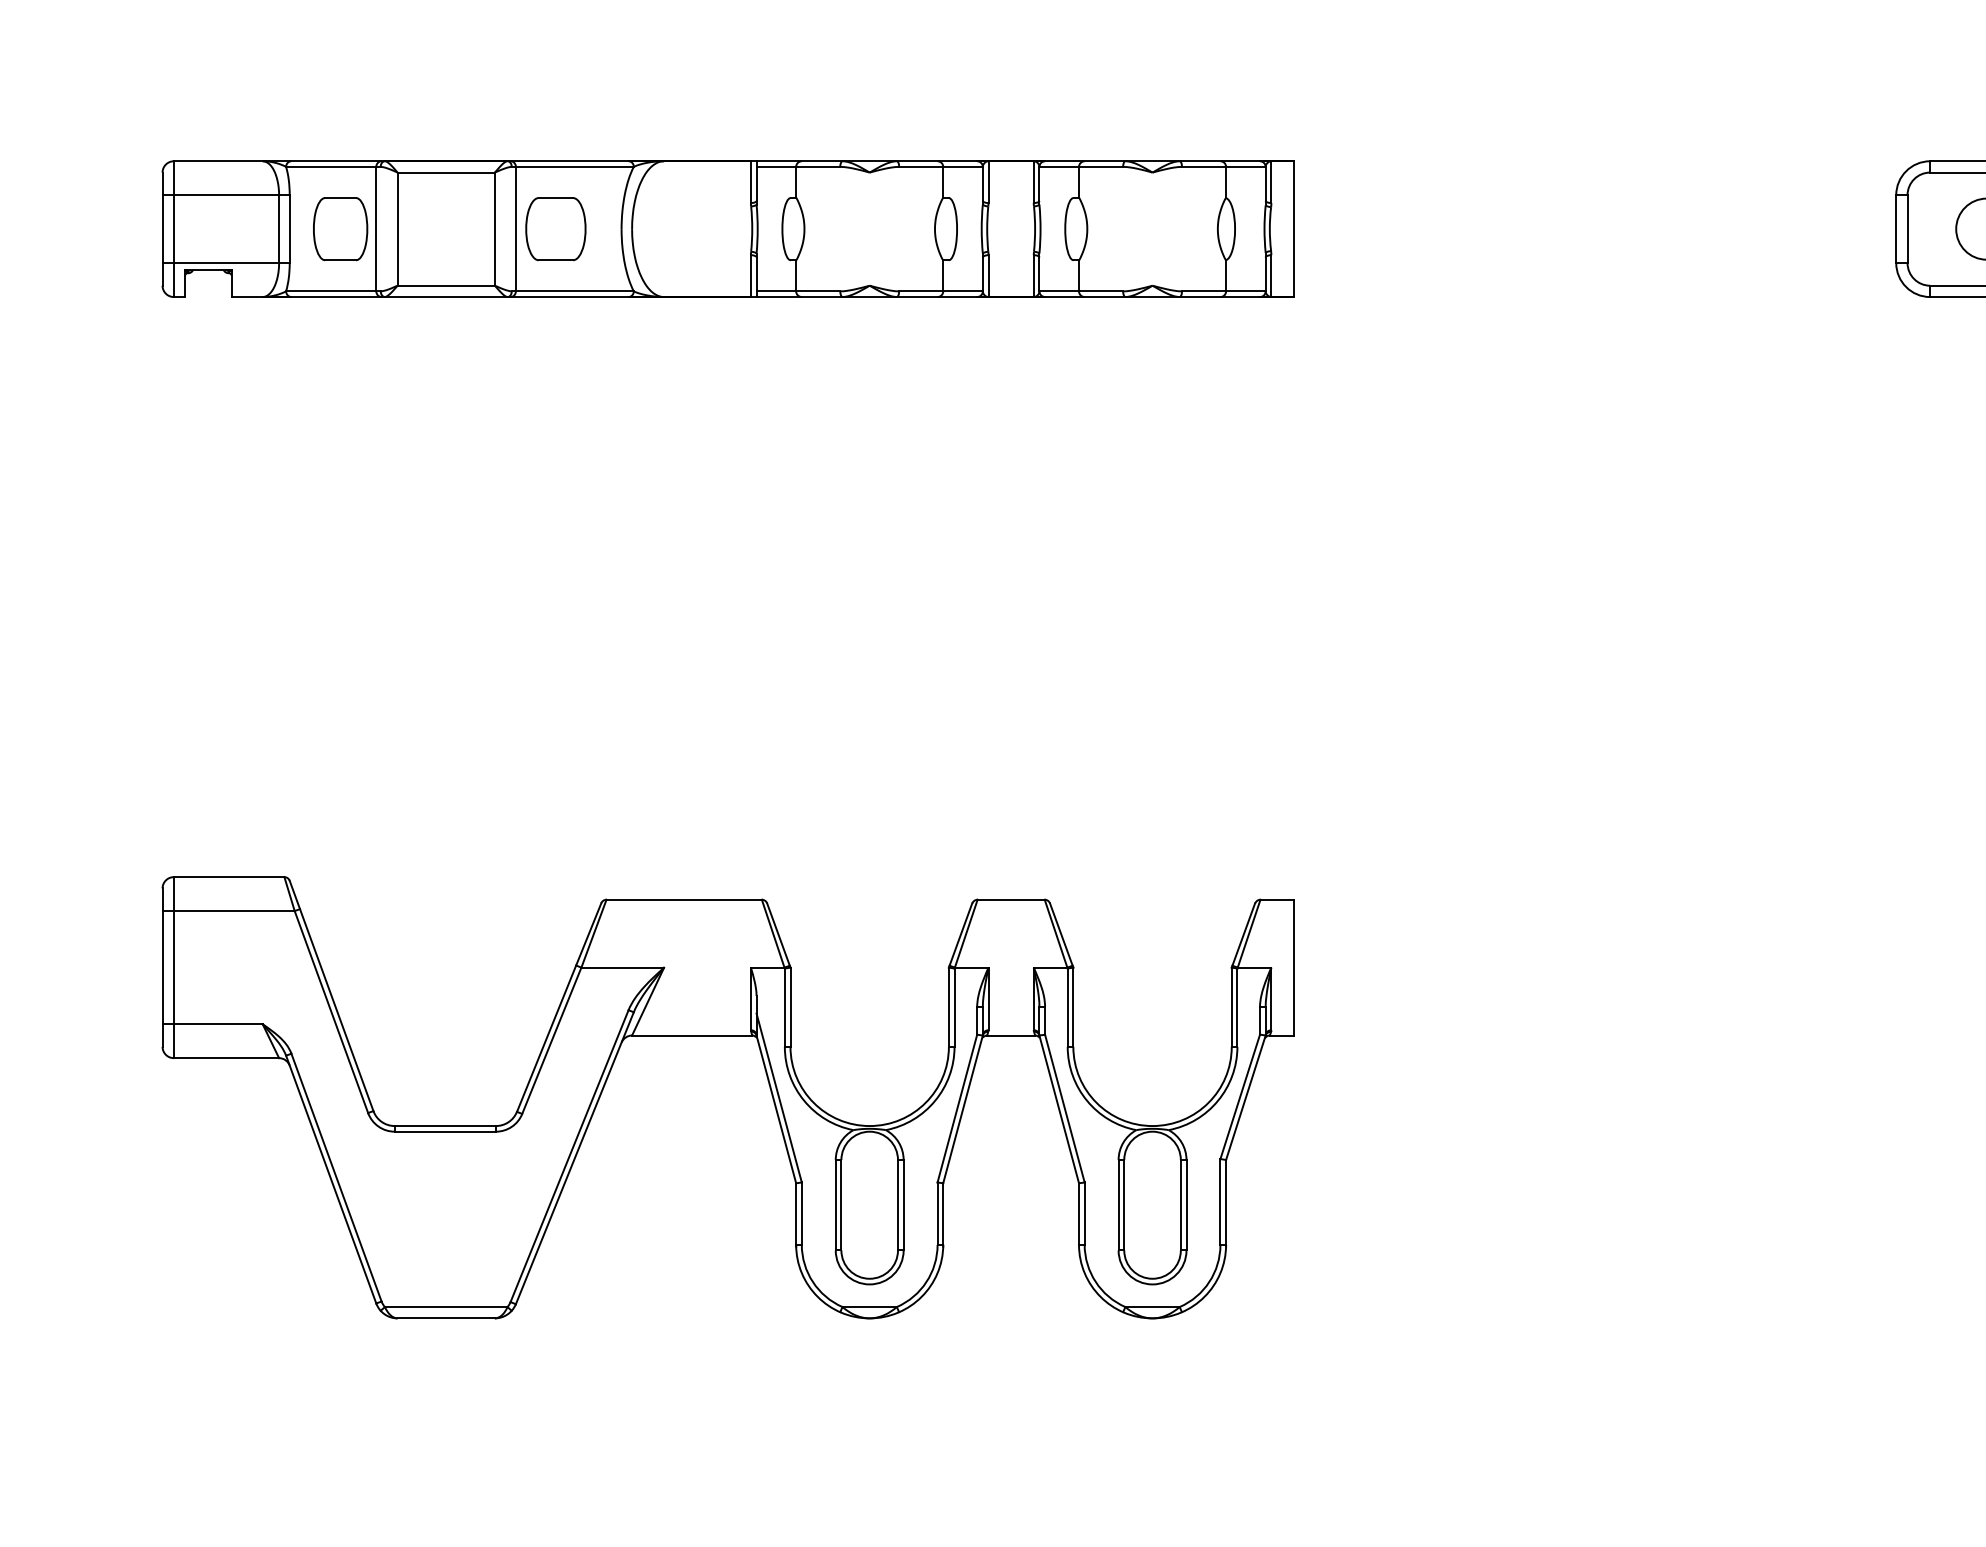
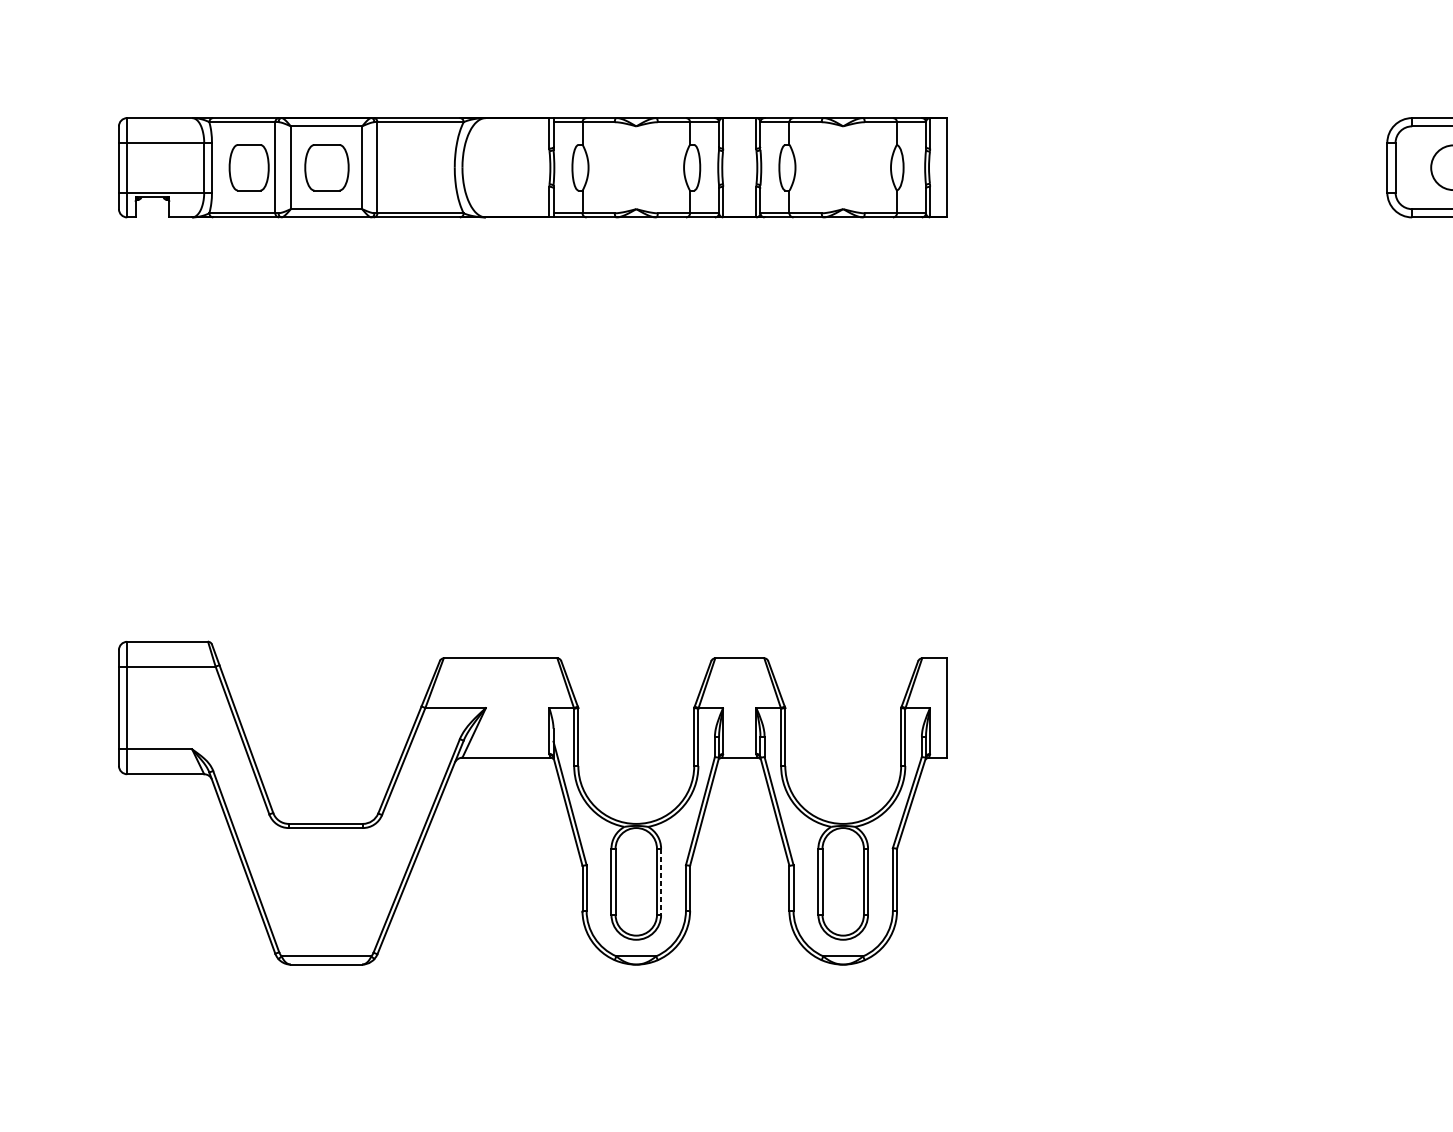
part: (555, 229) -> (326, 168), moved
line: (903, 1205) -> (661, 882), solid -> dashed

